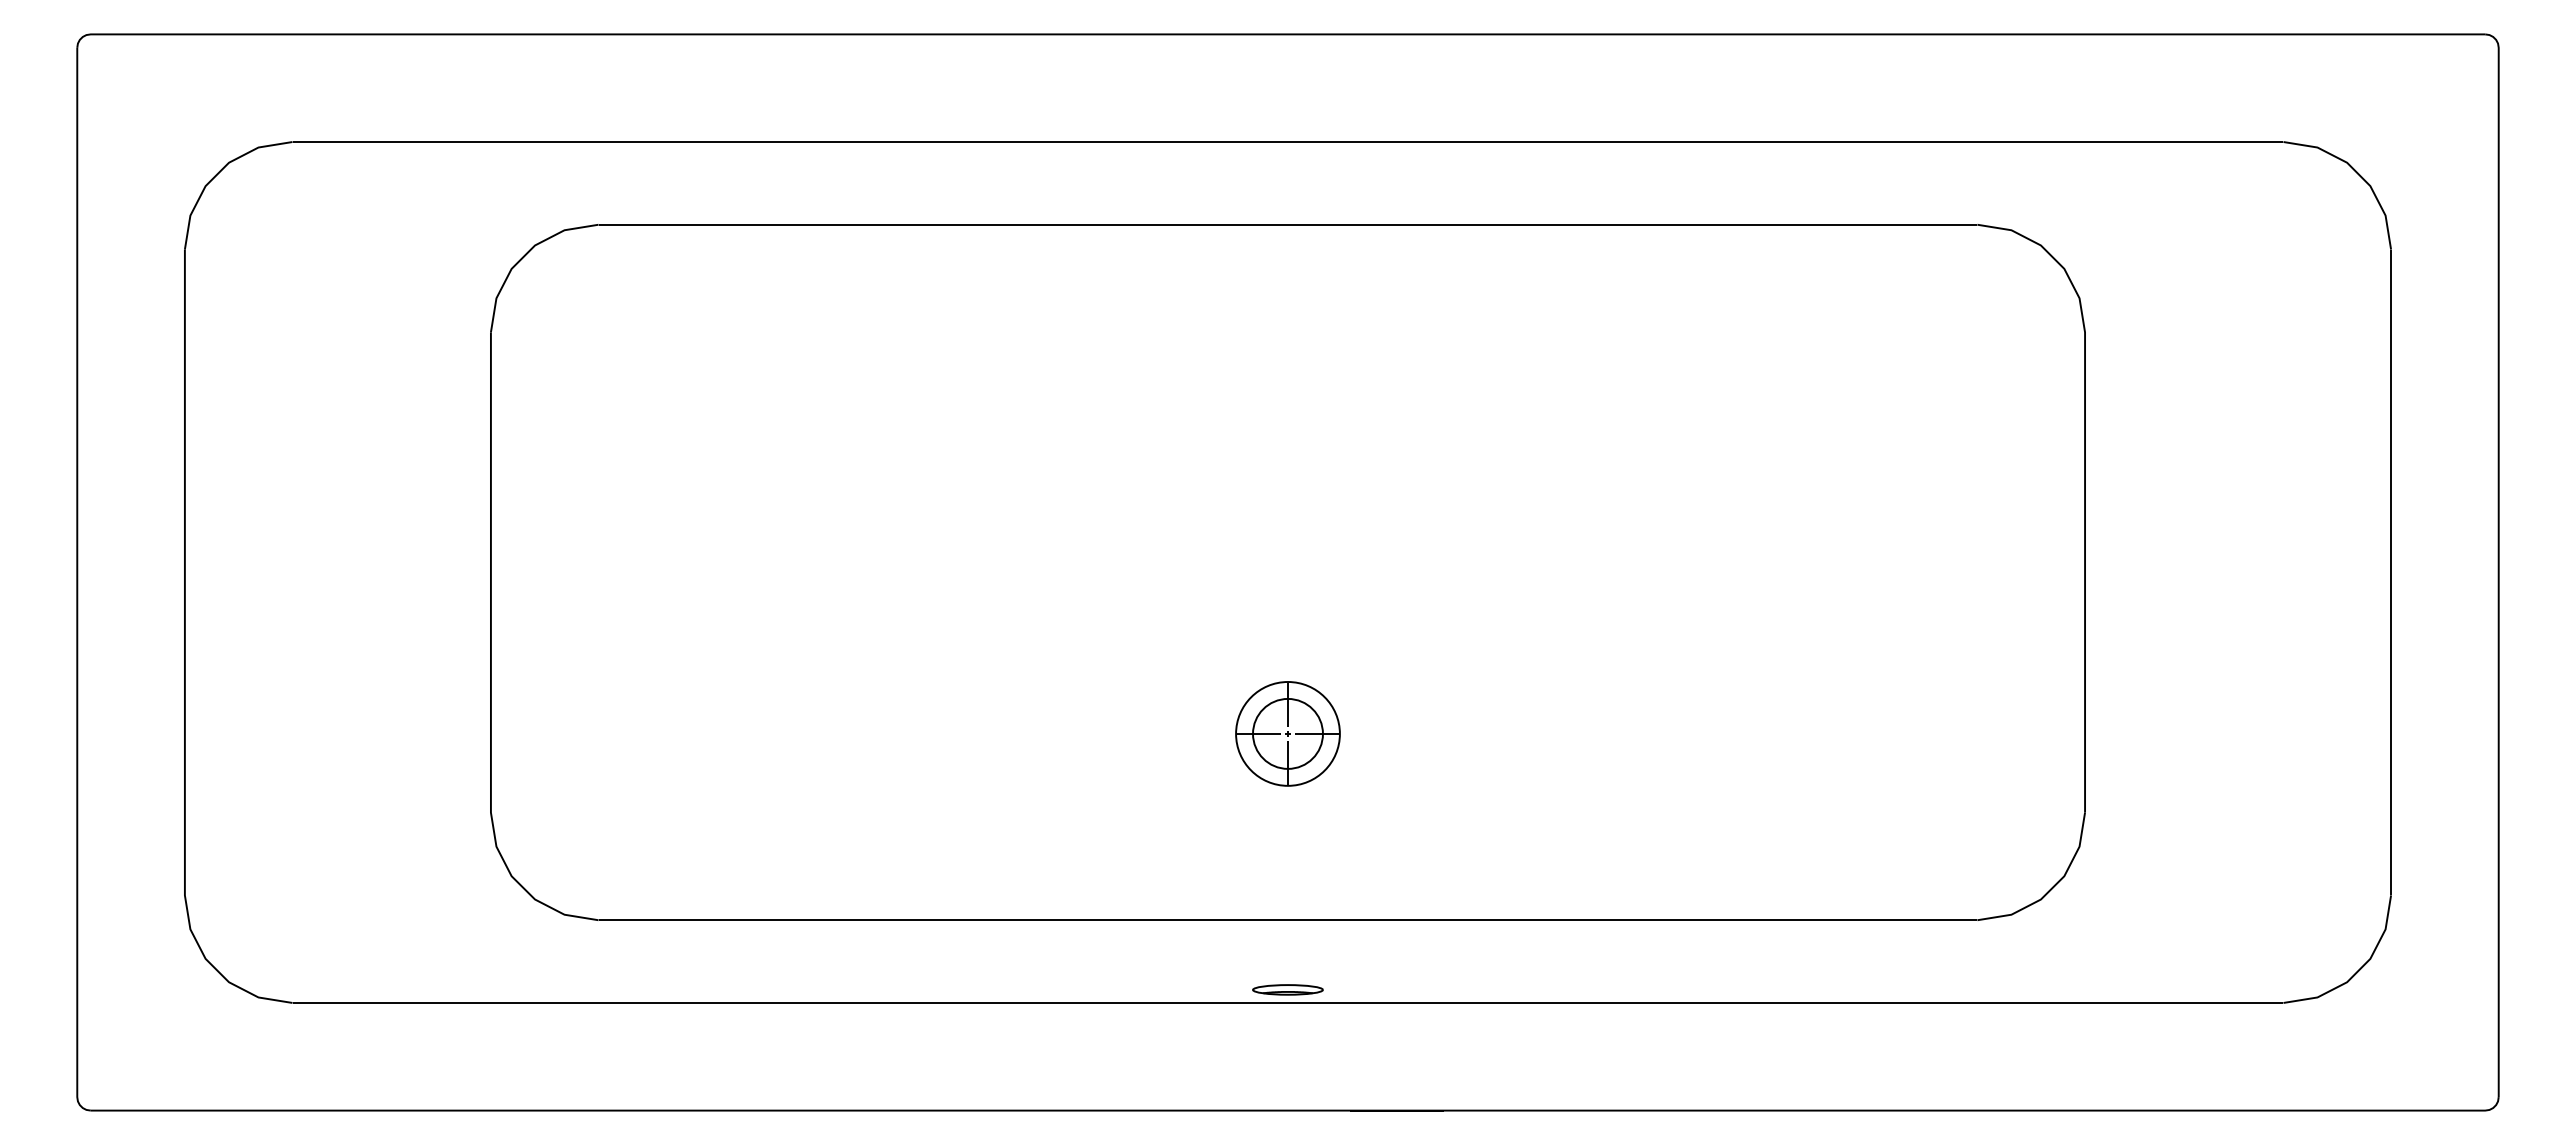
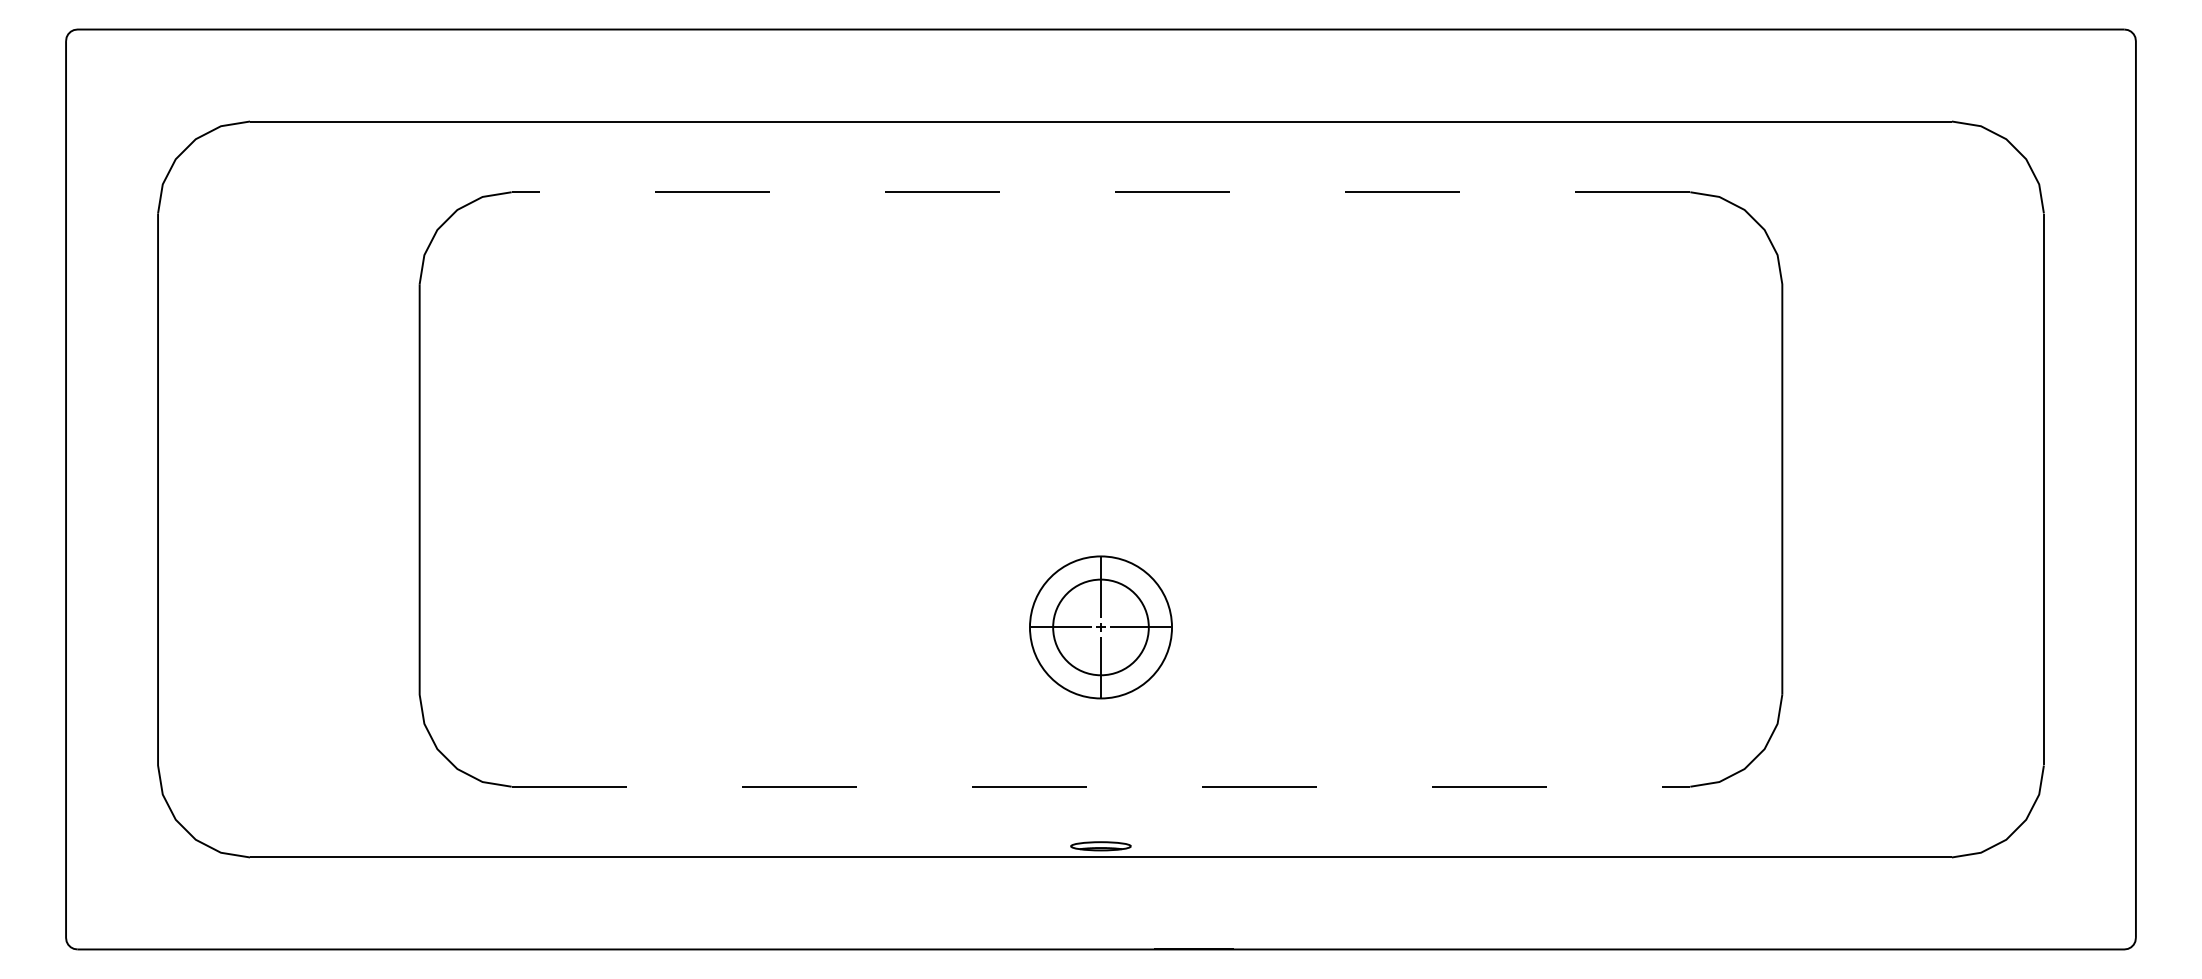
line: (1287, 224) -> (1100, 192), solid -> dashed
part: (1287, 733) -> (1100, 627), size x1.6
line: (1288, 920) -> (1101, 786), solid -> dashed

